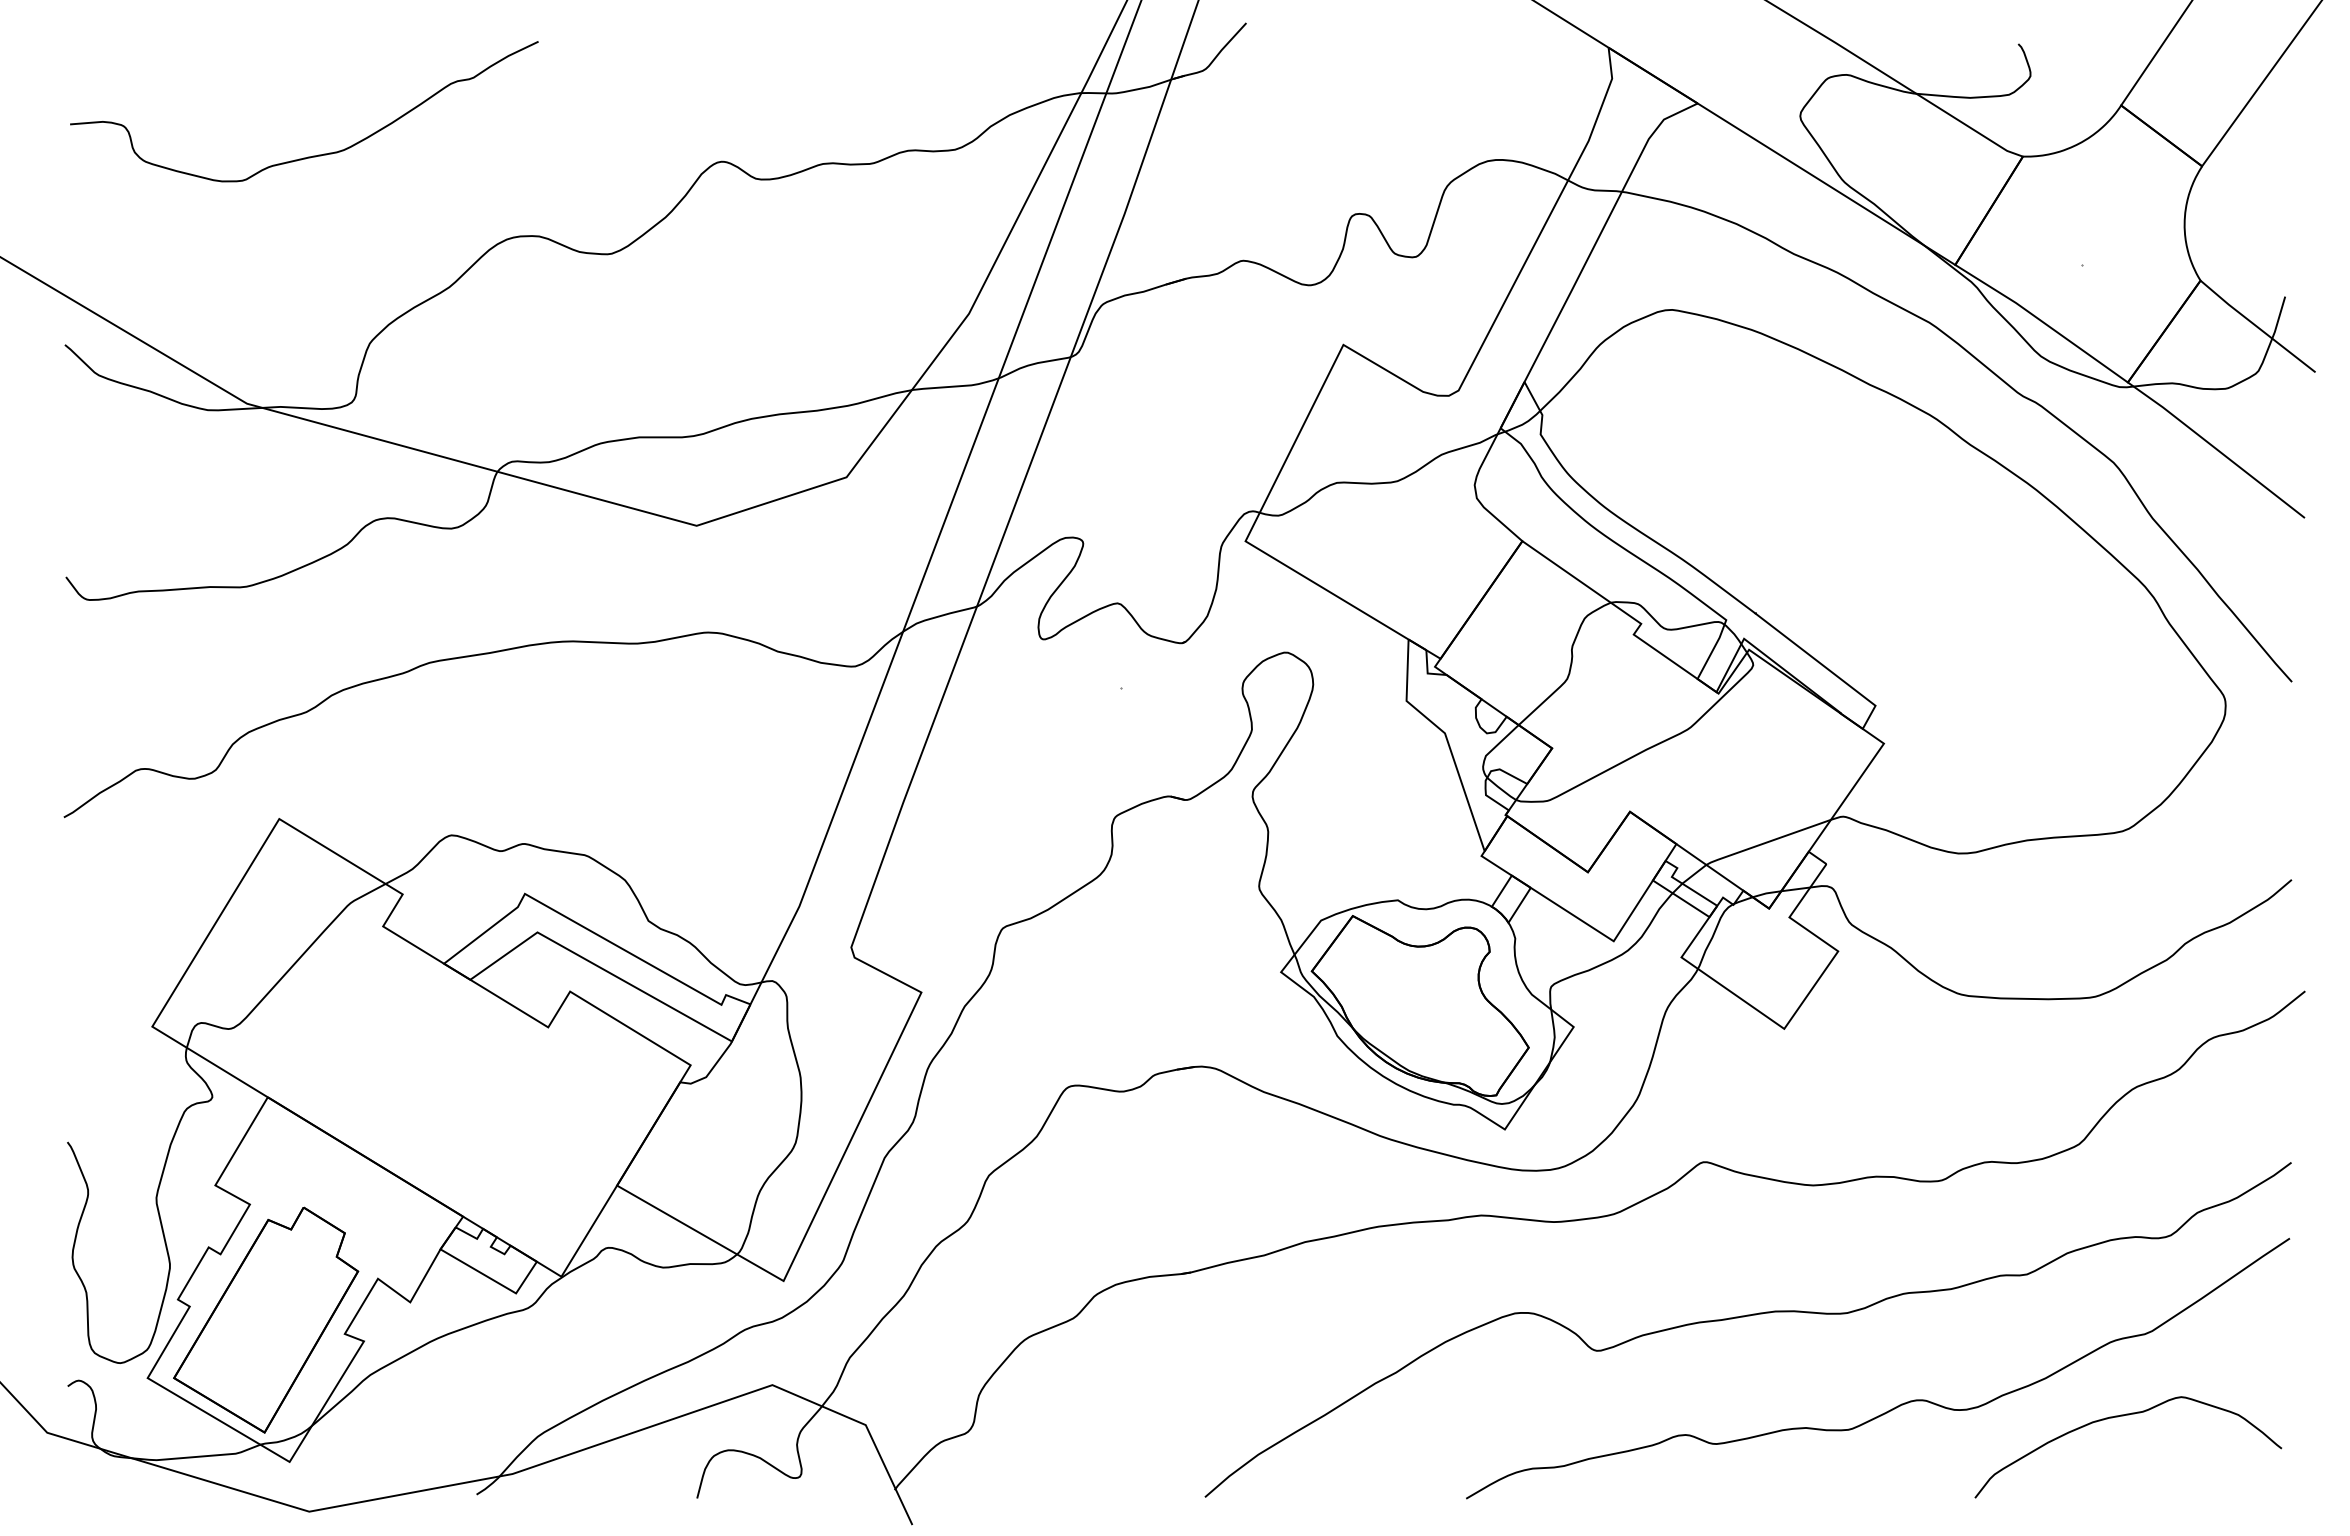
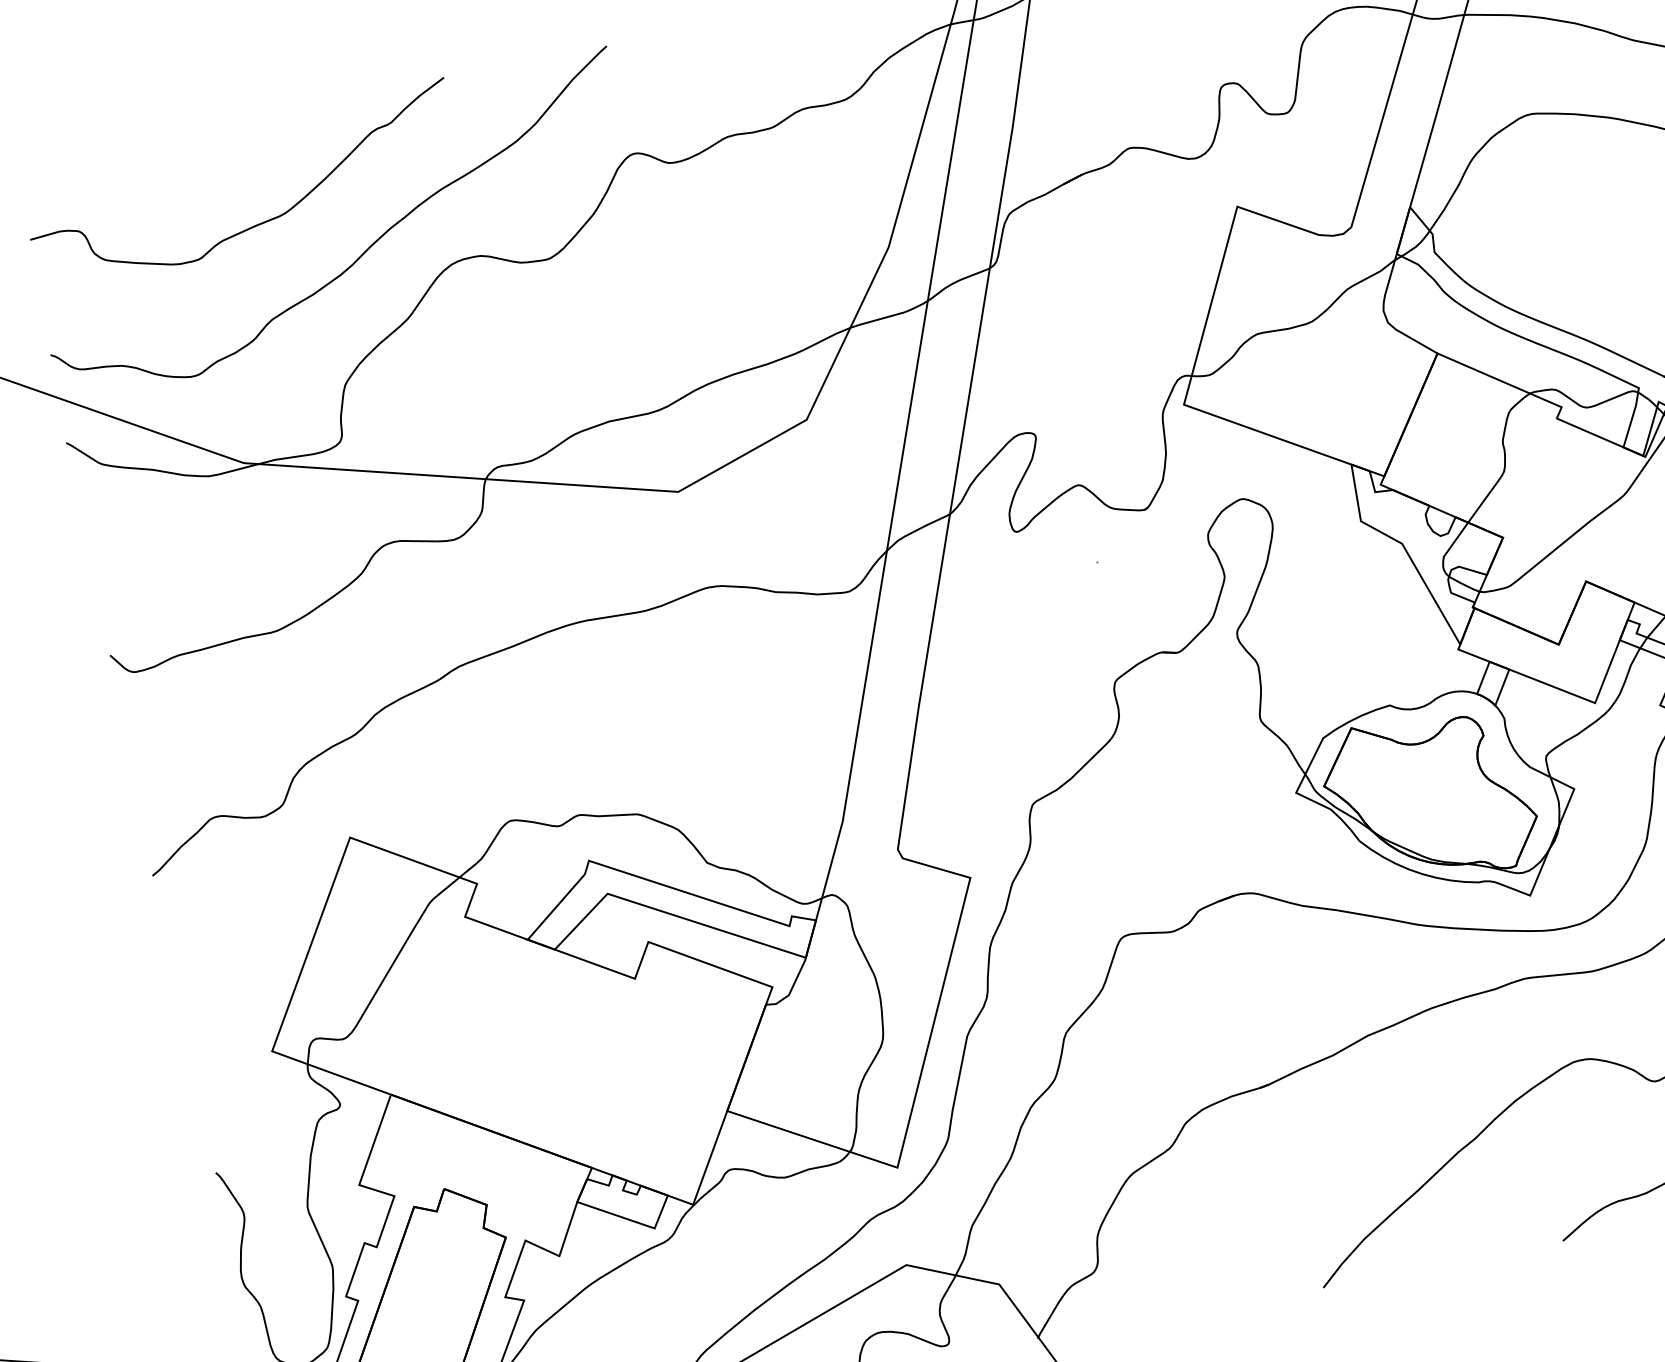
curve: (414, 209) -> (361, 254), added

